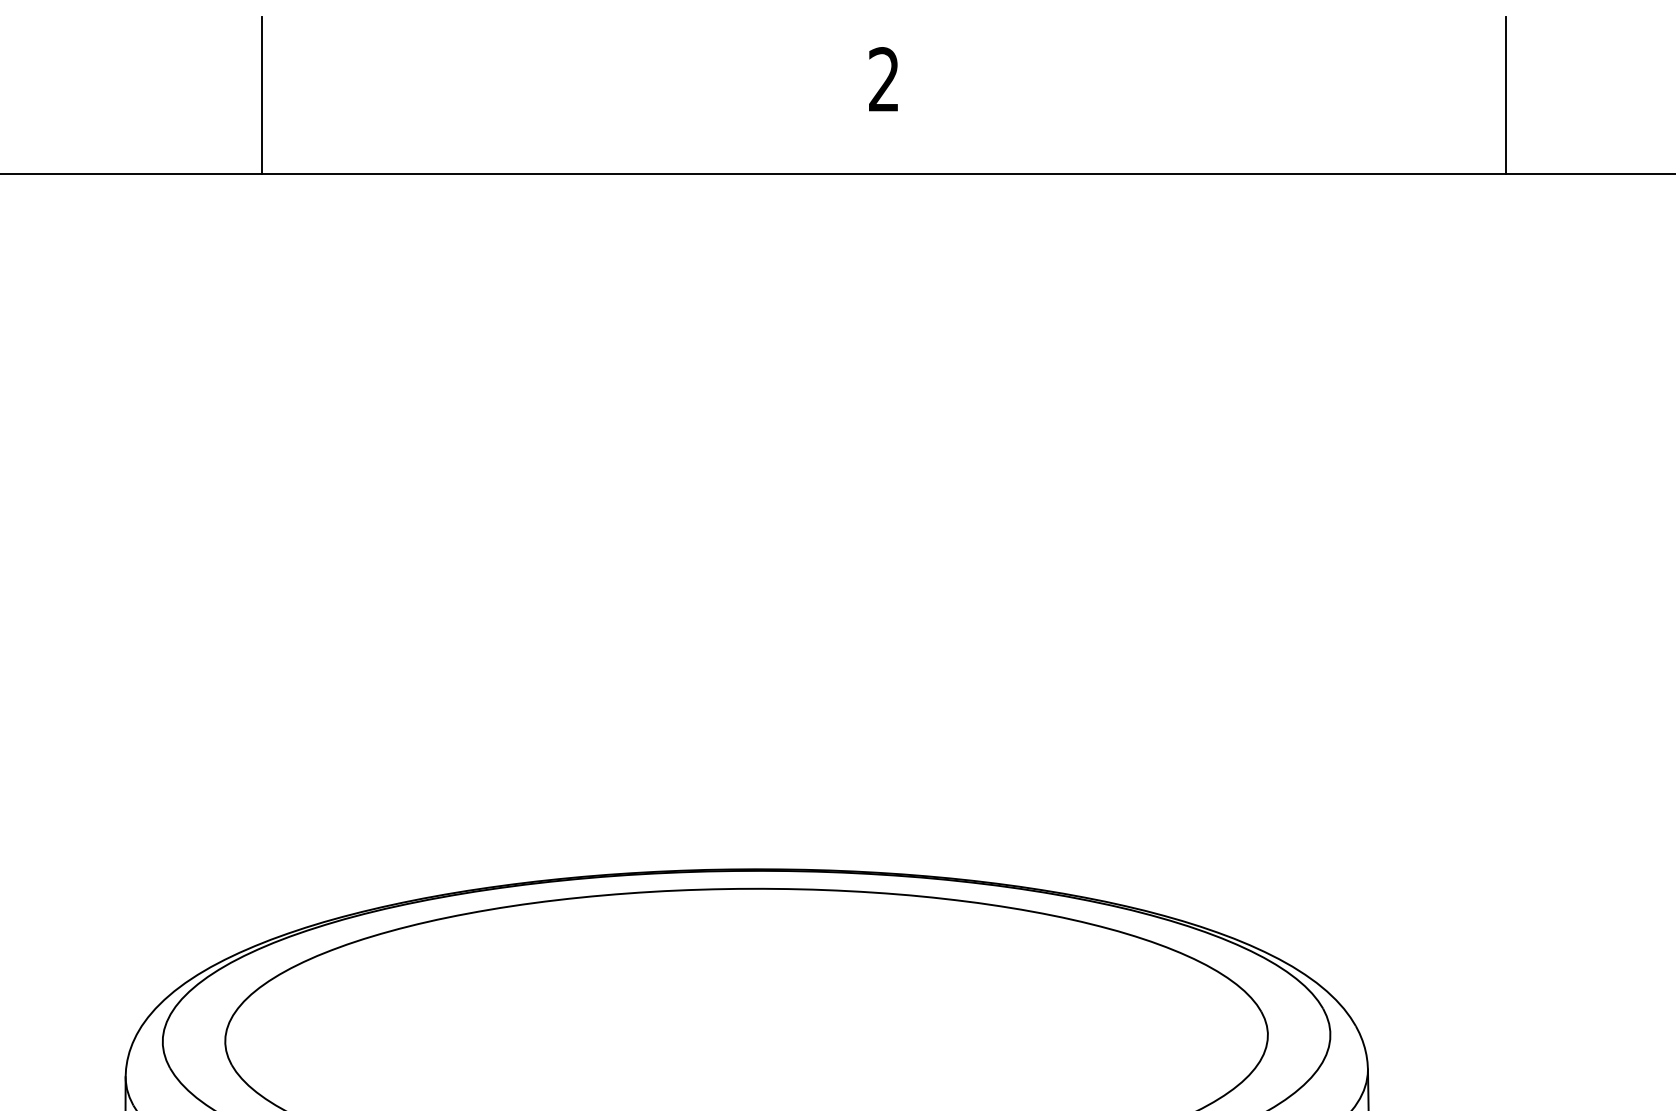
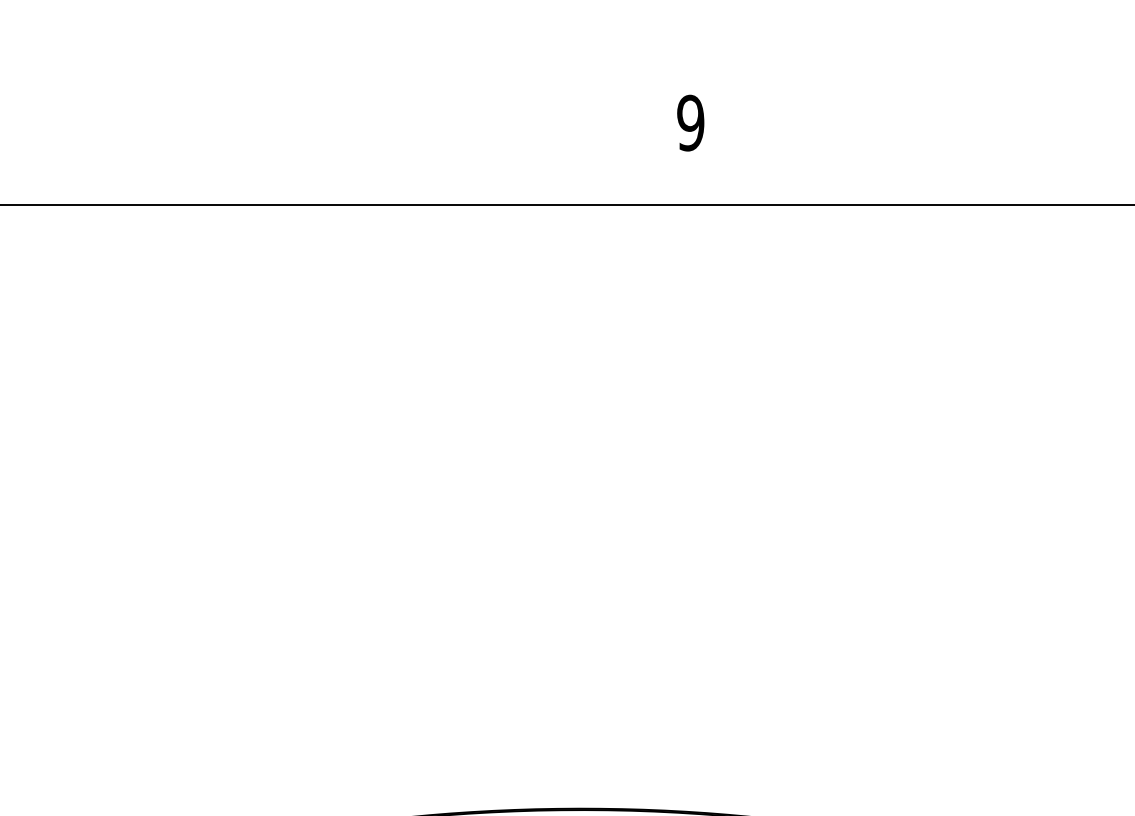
text: (883, 79) -> (690, 123), 2 -> 9
line: (262, 95) -> (151, 136), removed

